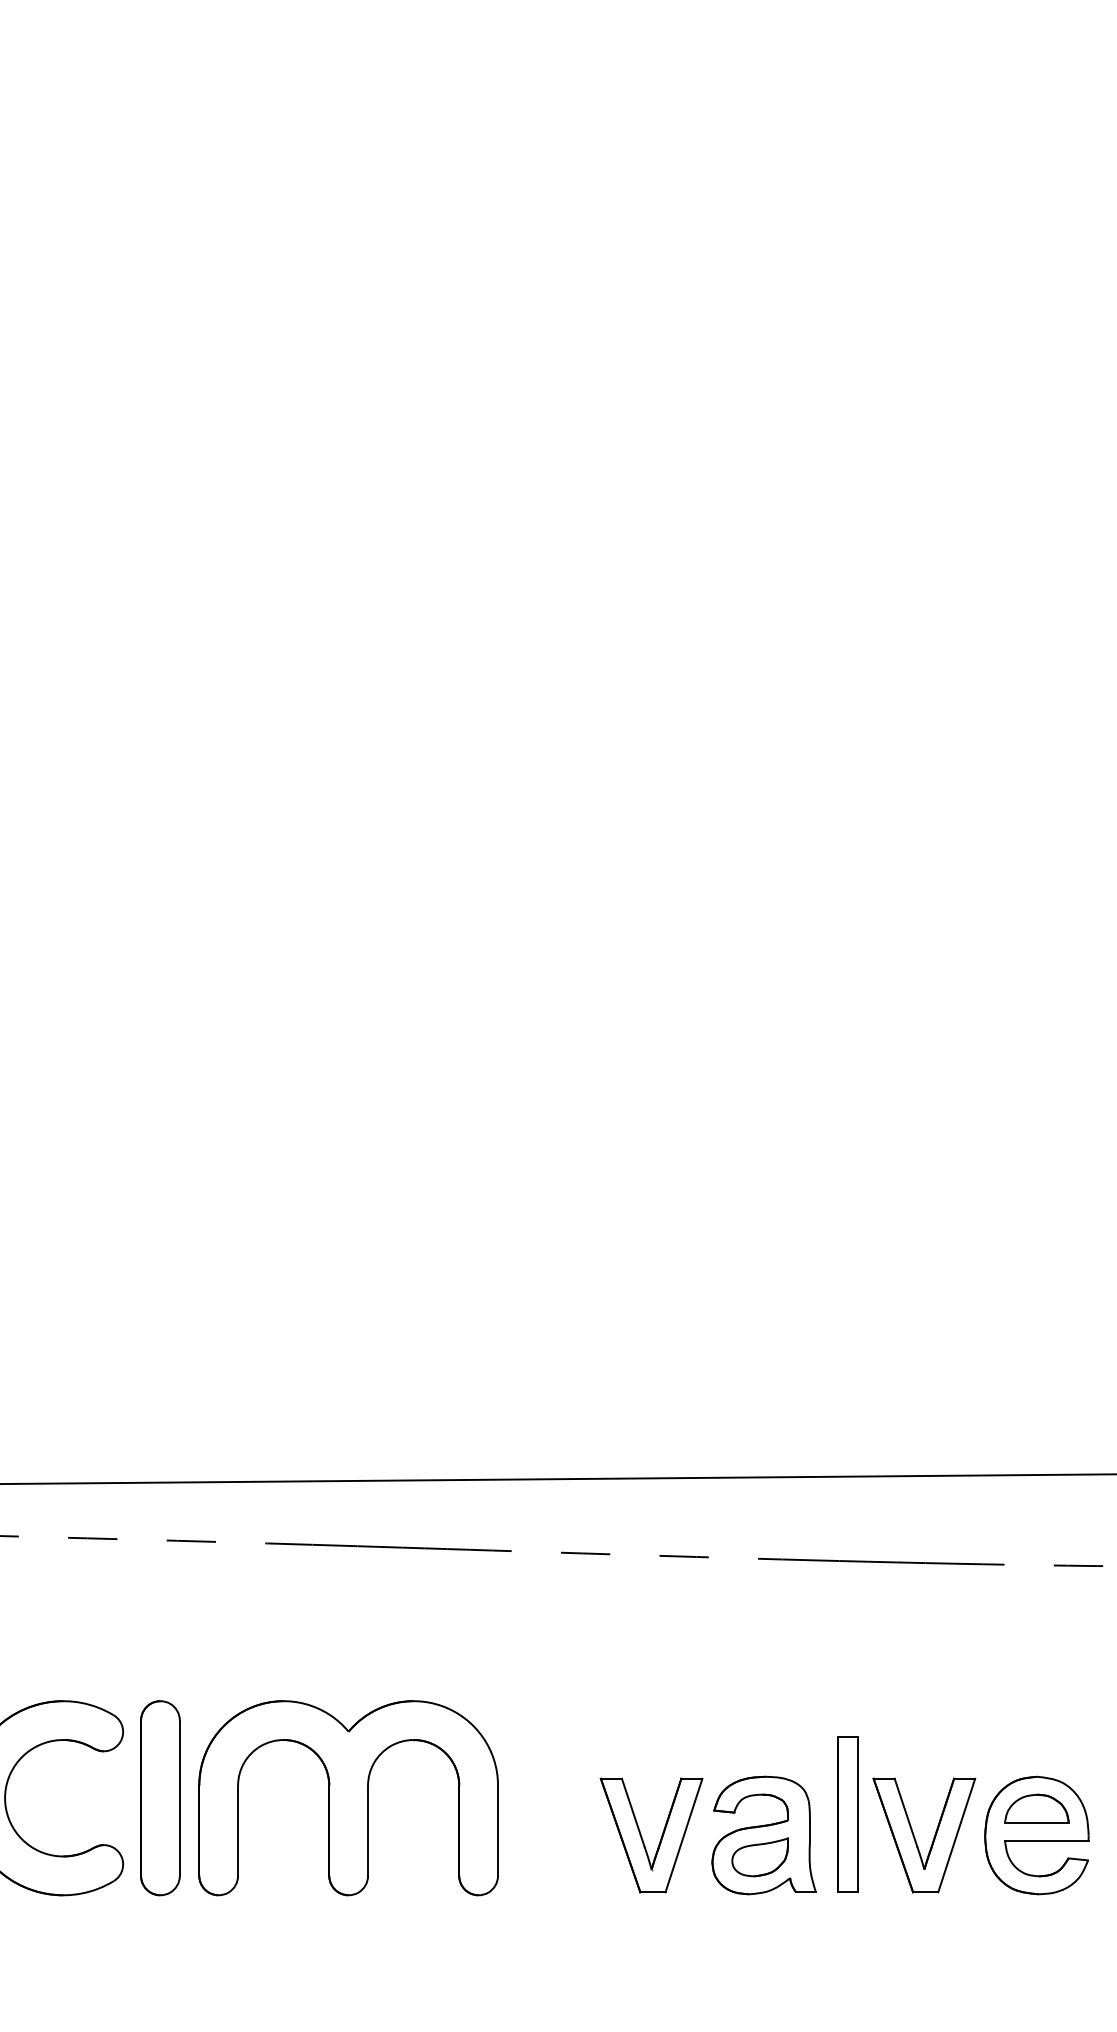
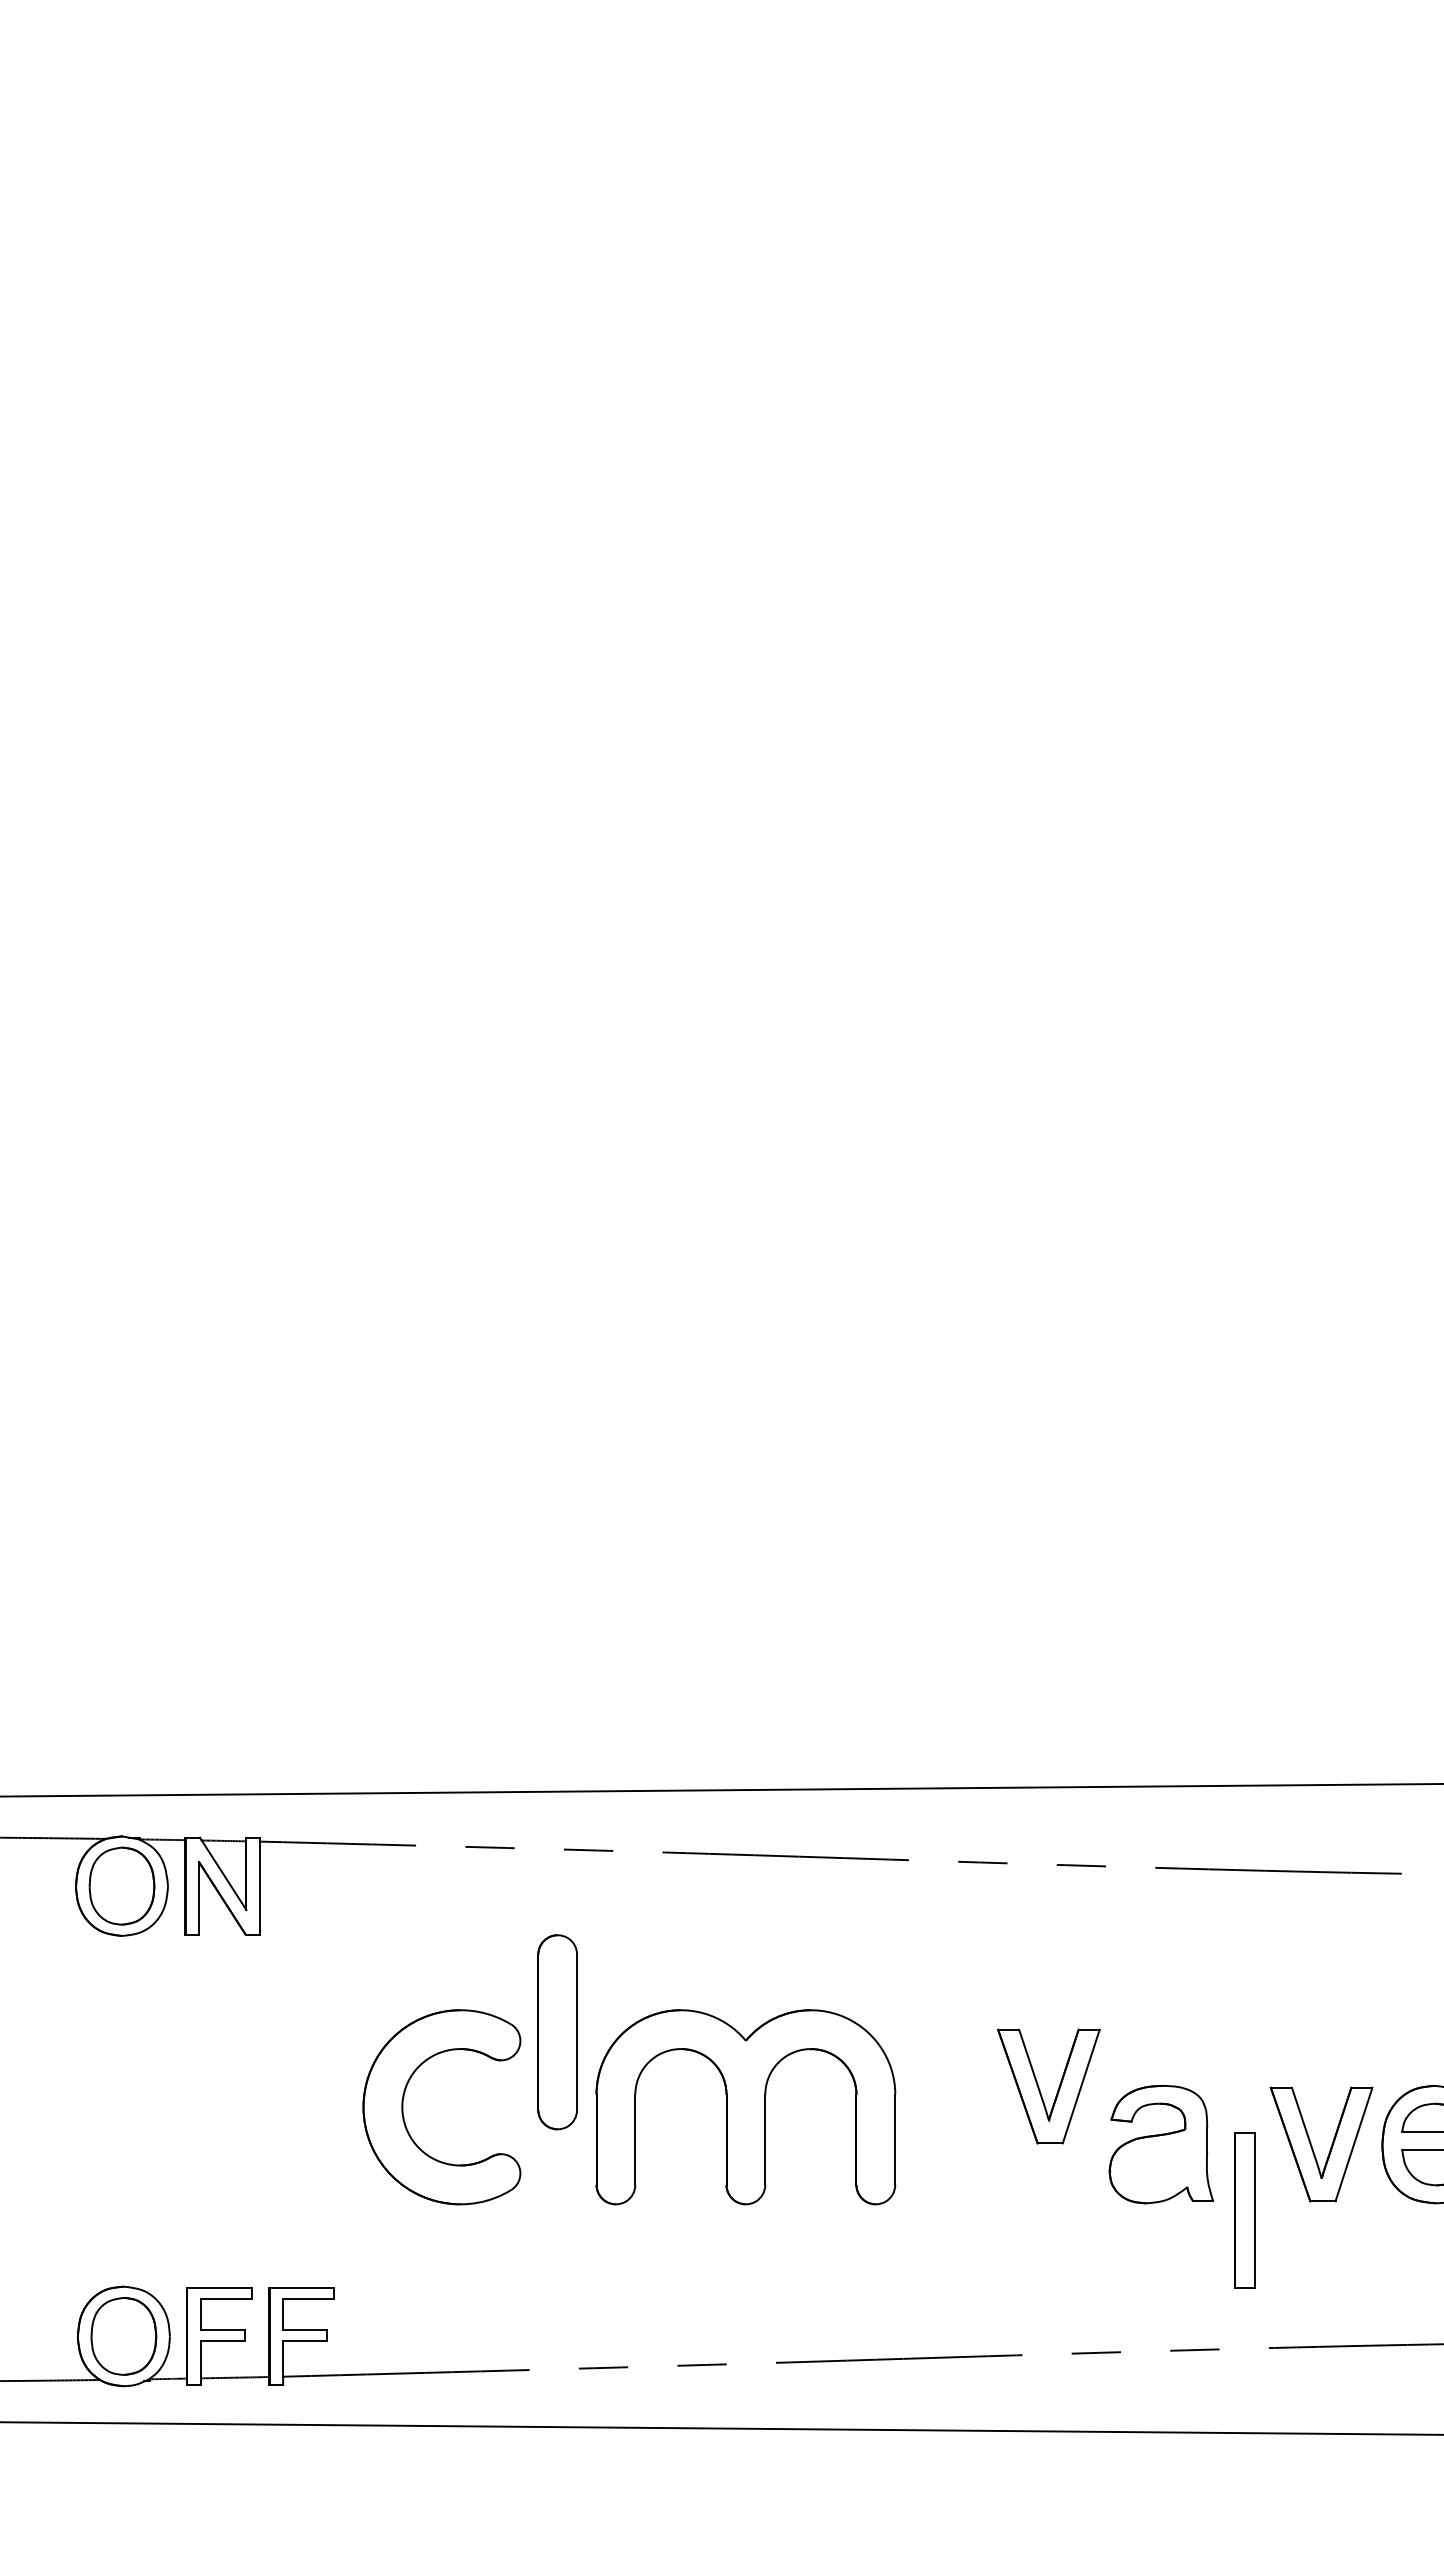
part: (160, 1798) -> (557, 2032), moved
part: (847, 1814) -> (1244, 2210), moved
part: (643, 1839) -> (1040, 2090), moved
part: (760, 1857) -> (1157, 2166), removed

